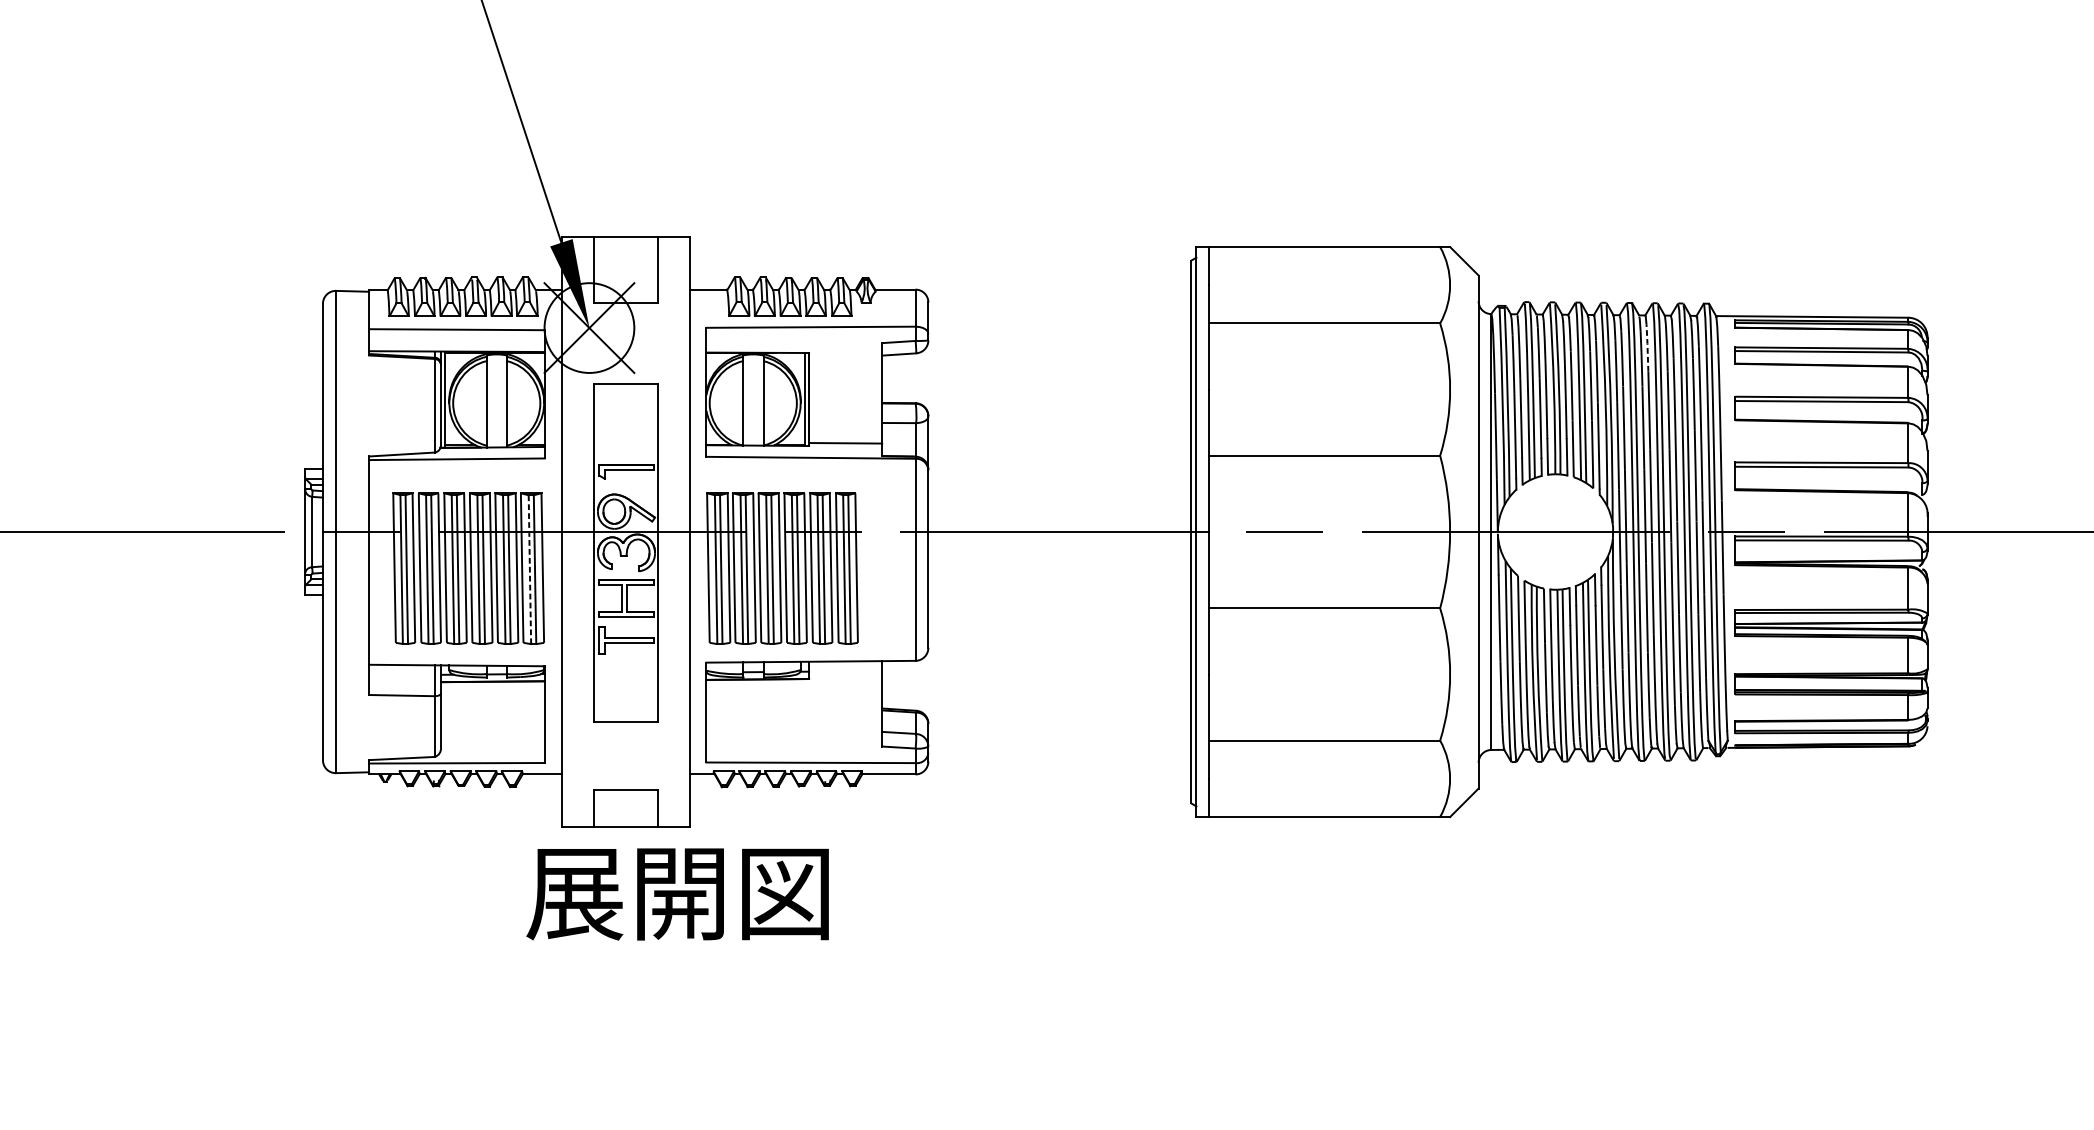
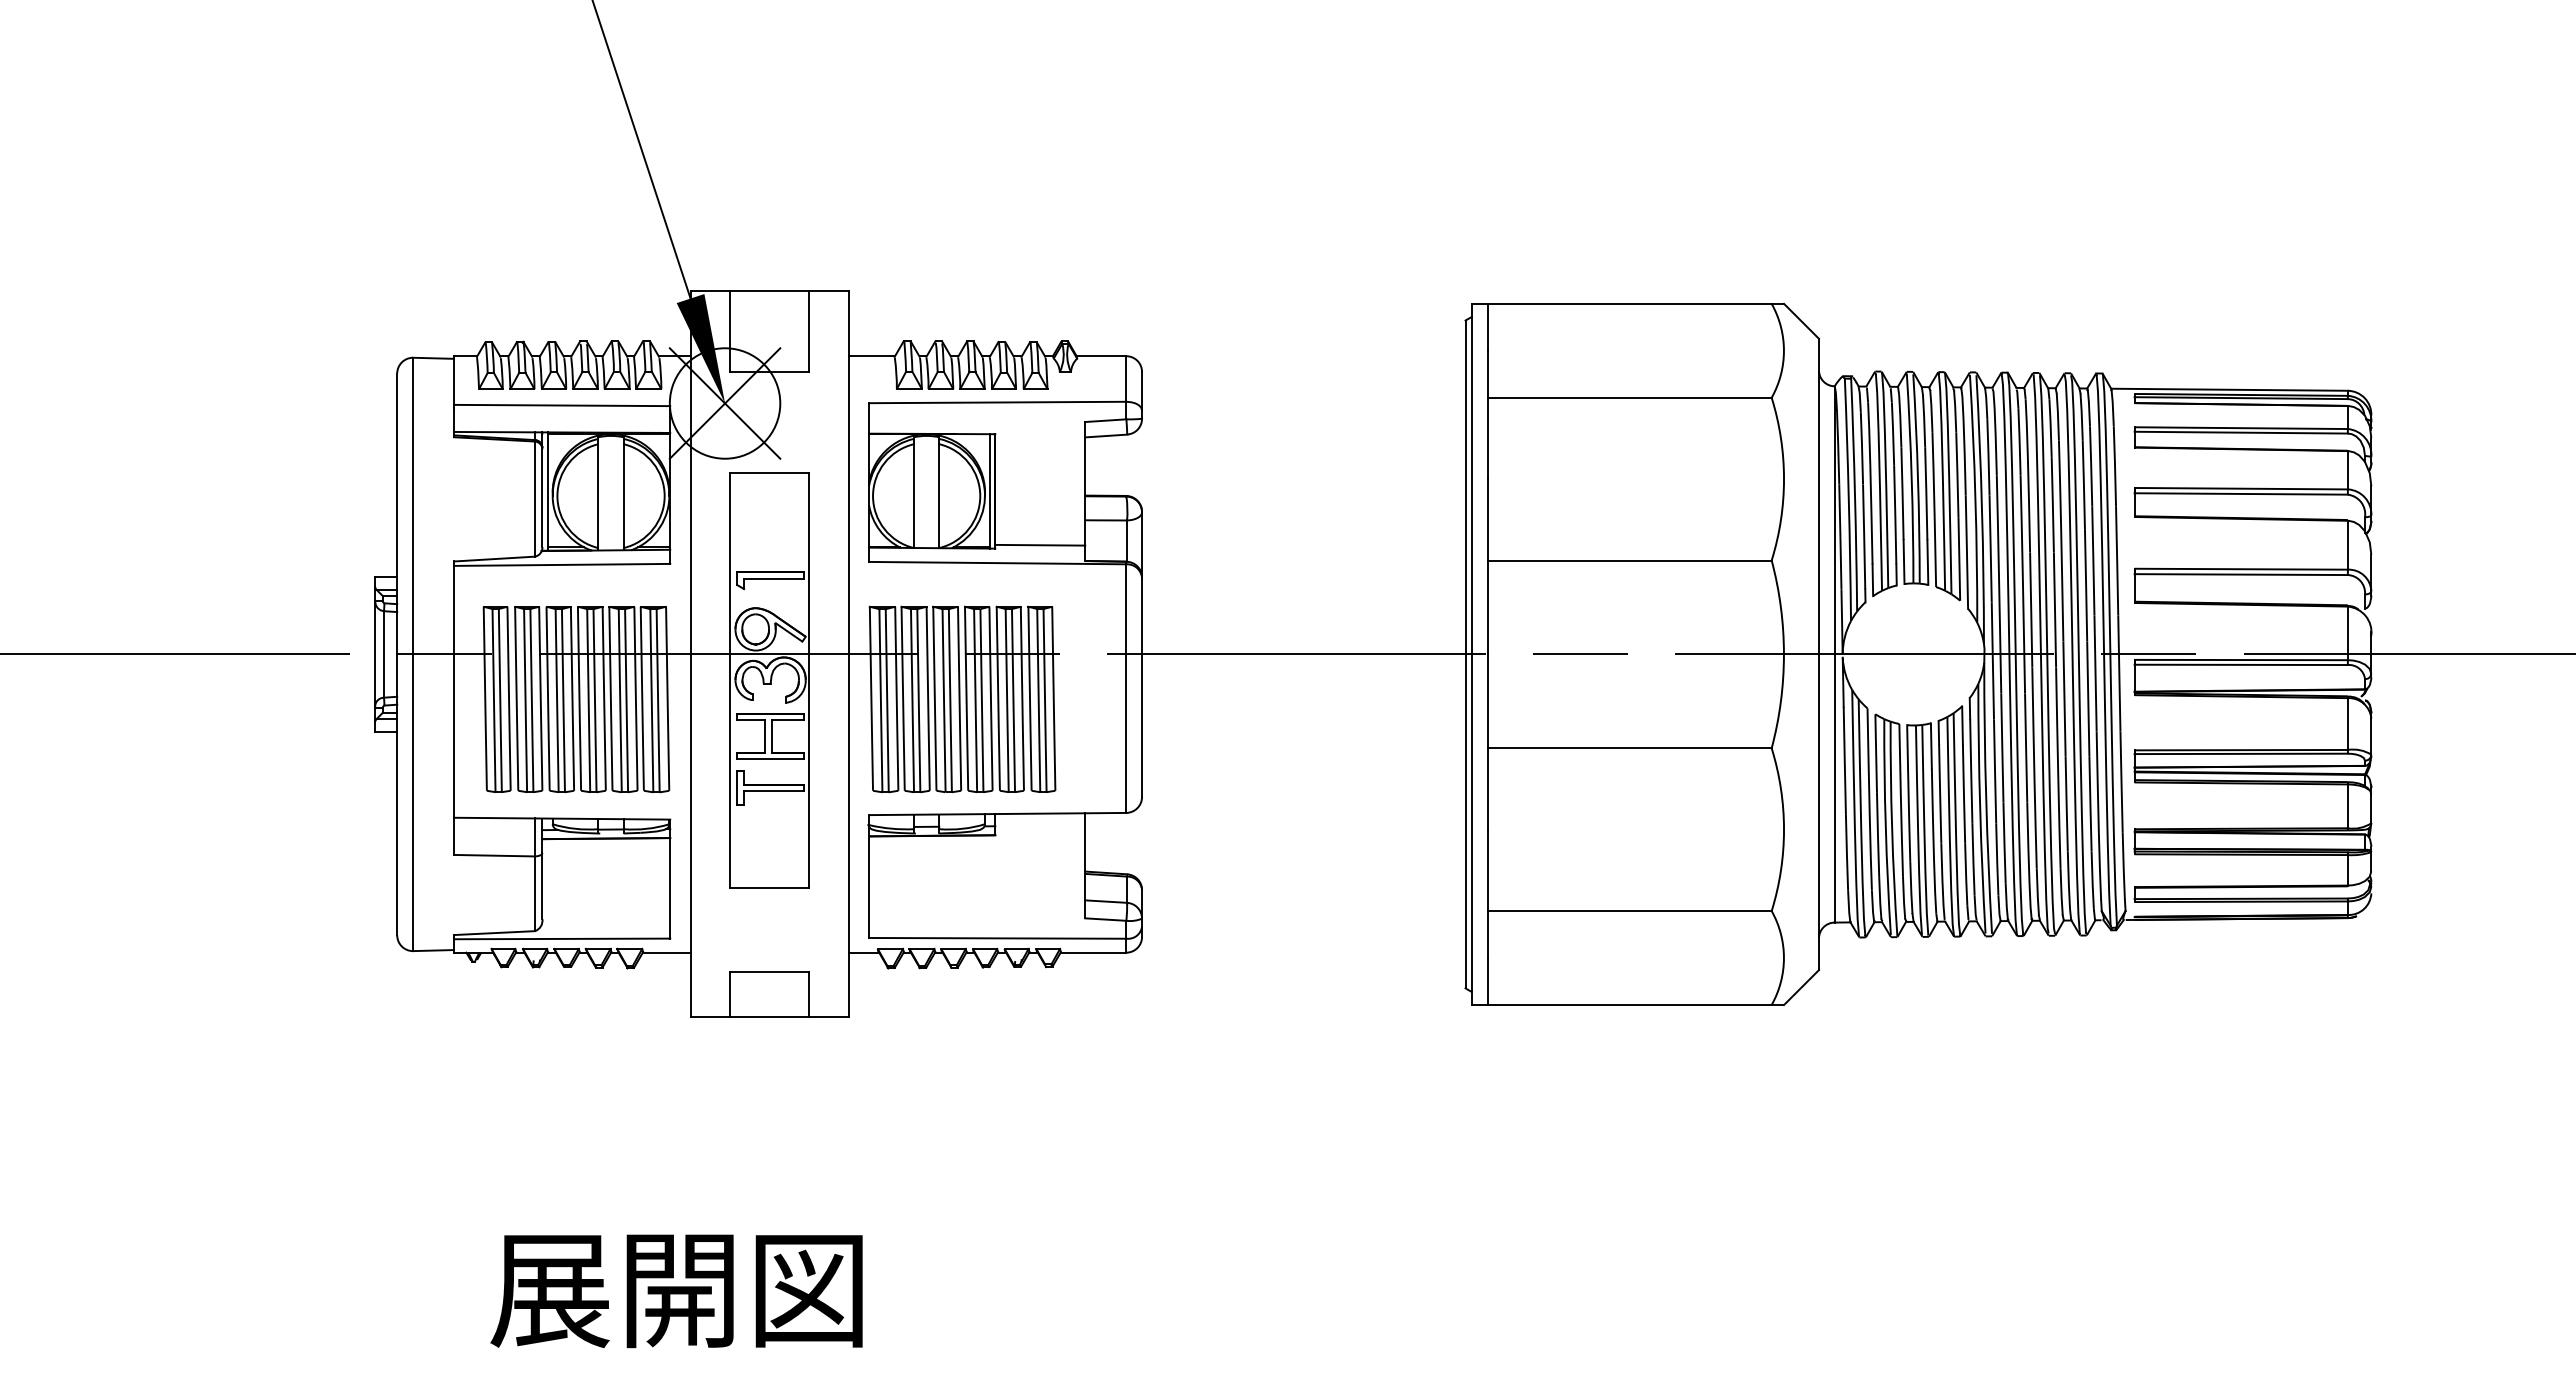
line: (1647, 347) -> (2026, 427), dashed -> solid
line: (529, 569) -> (651, 700), dashed -> solid
text: (677, 894) -> (676, 1291), moved

